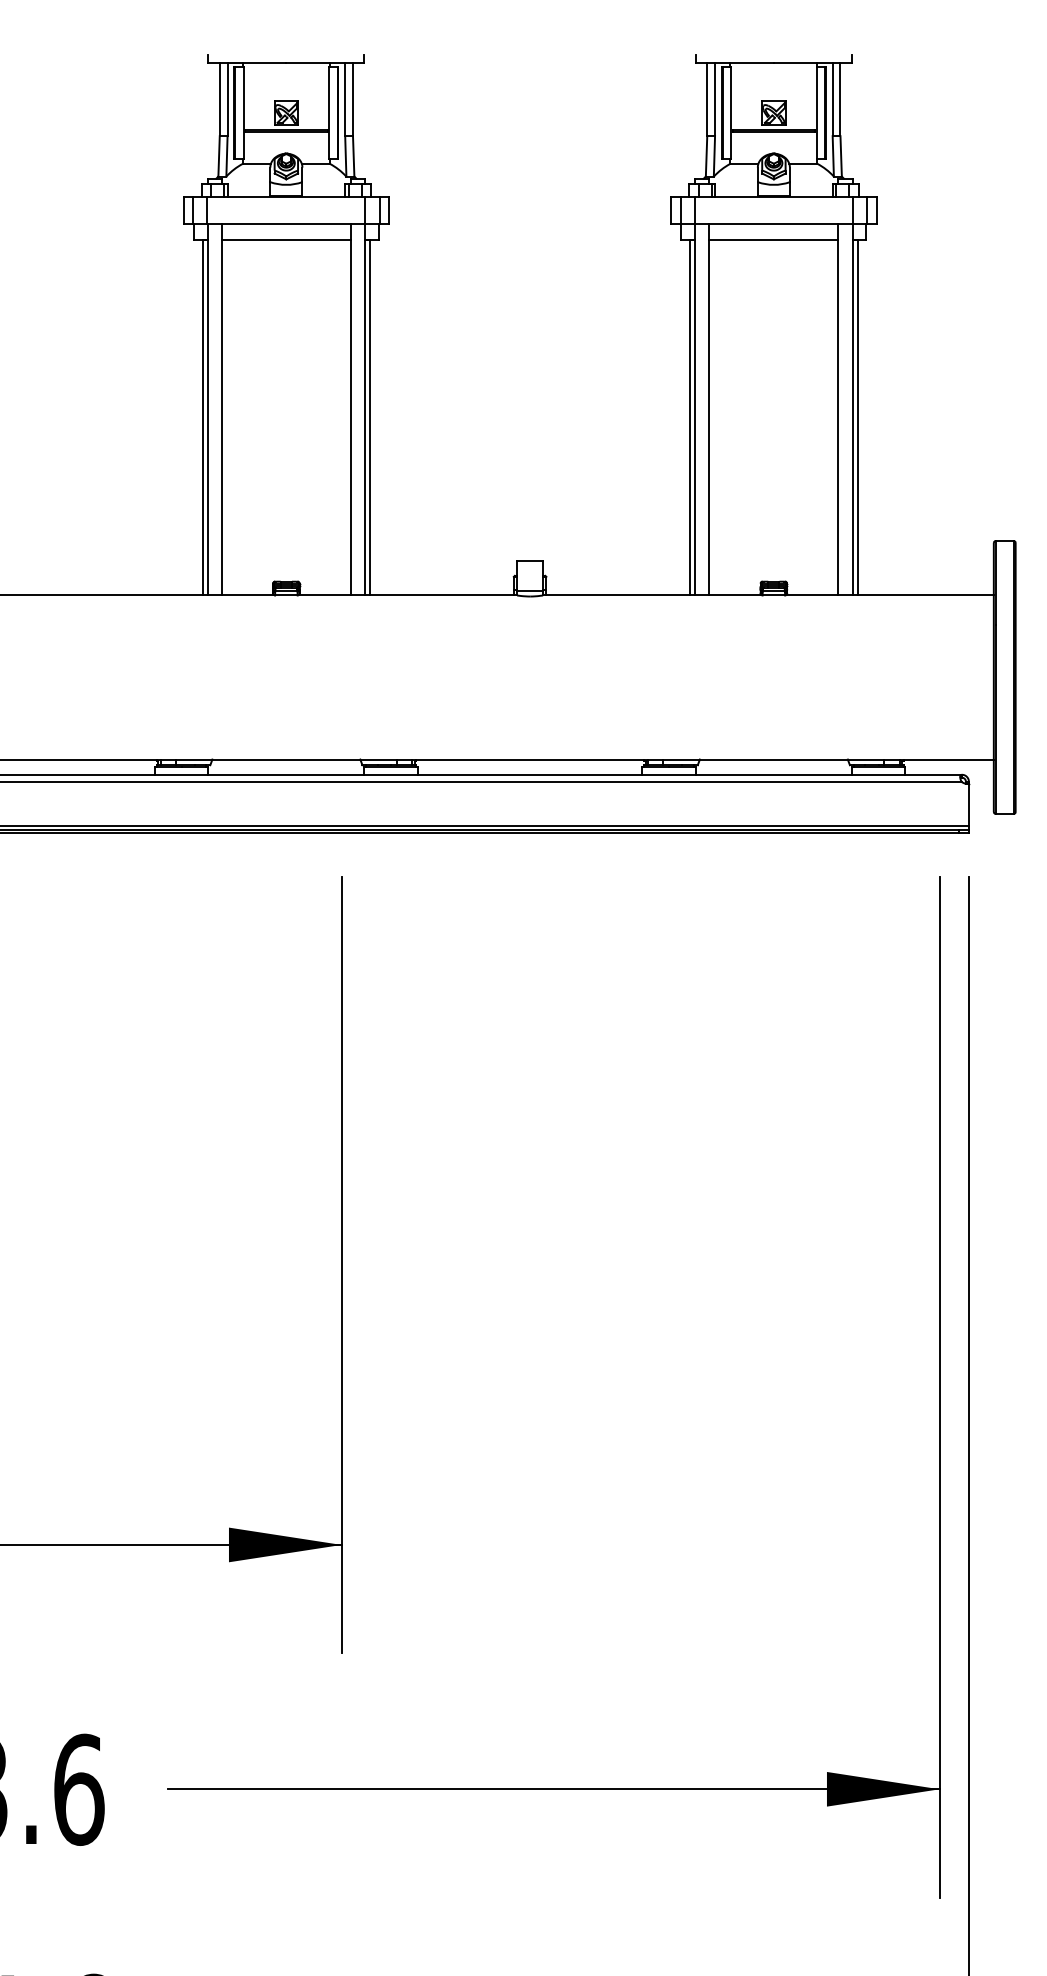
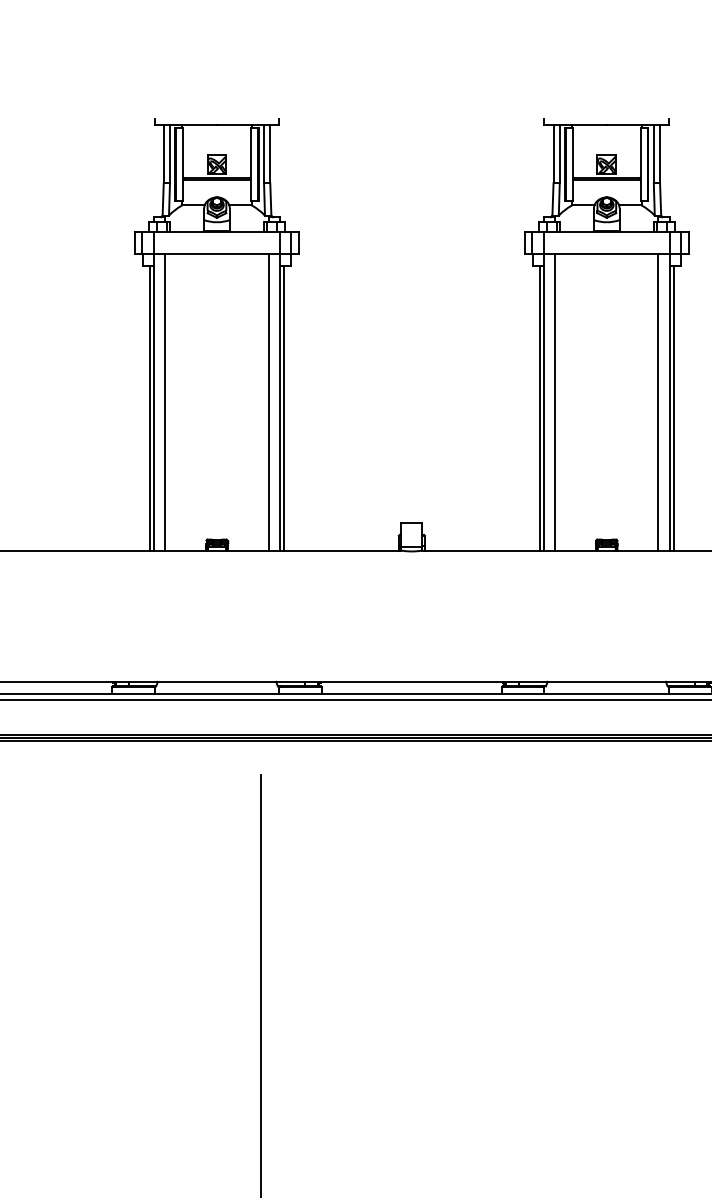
line: (285, 240) -> (216, 266), removed
line: (773, 240) -> (606, 266), removed

